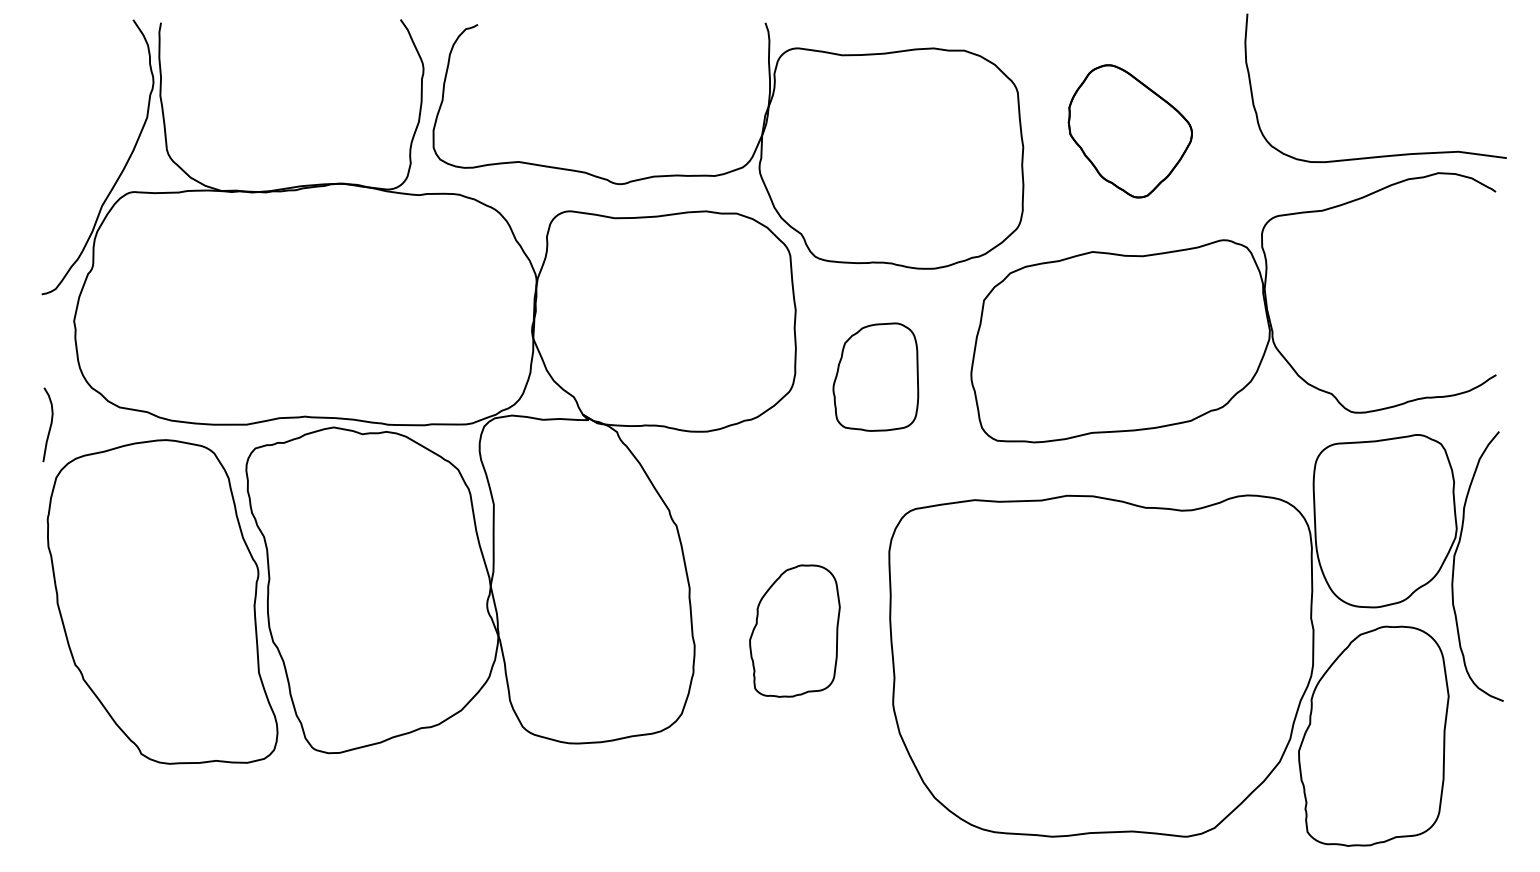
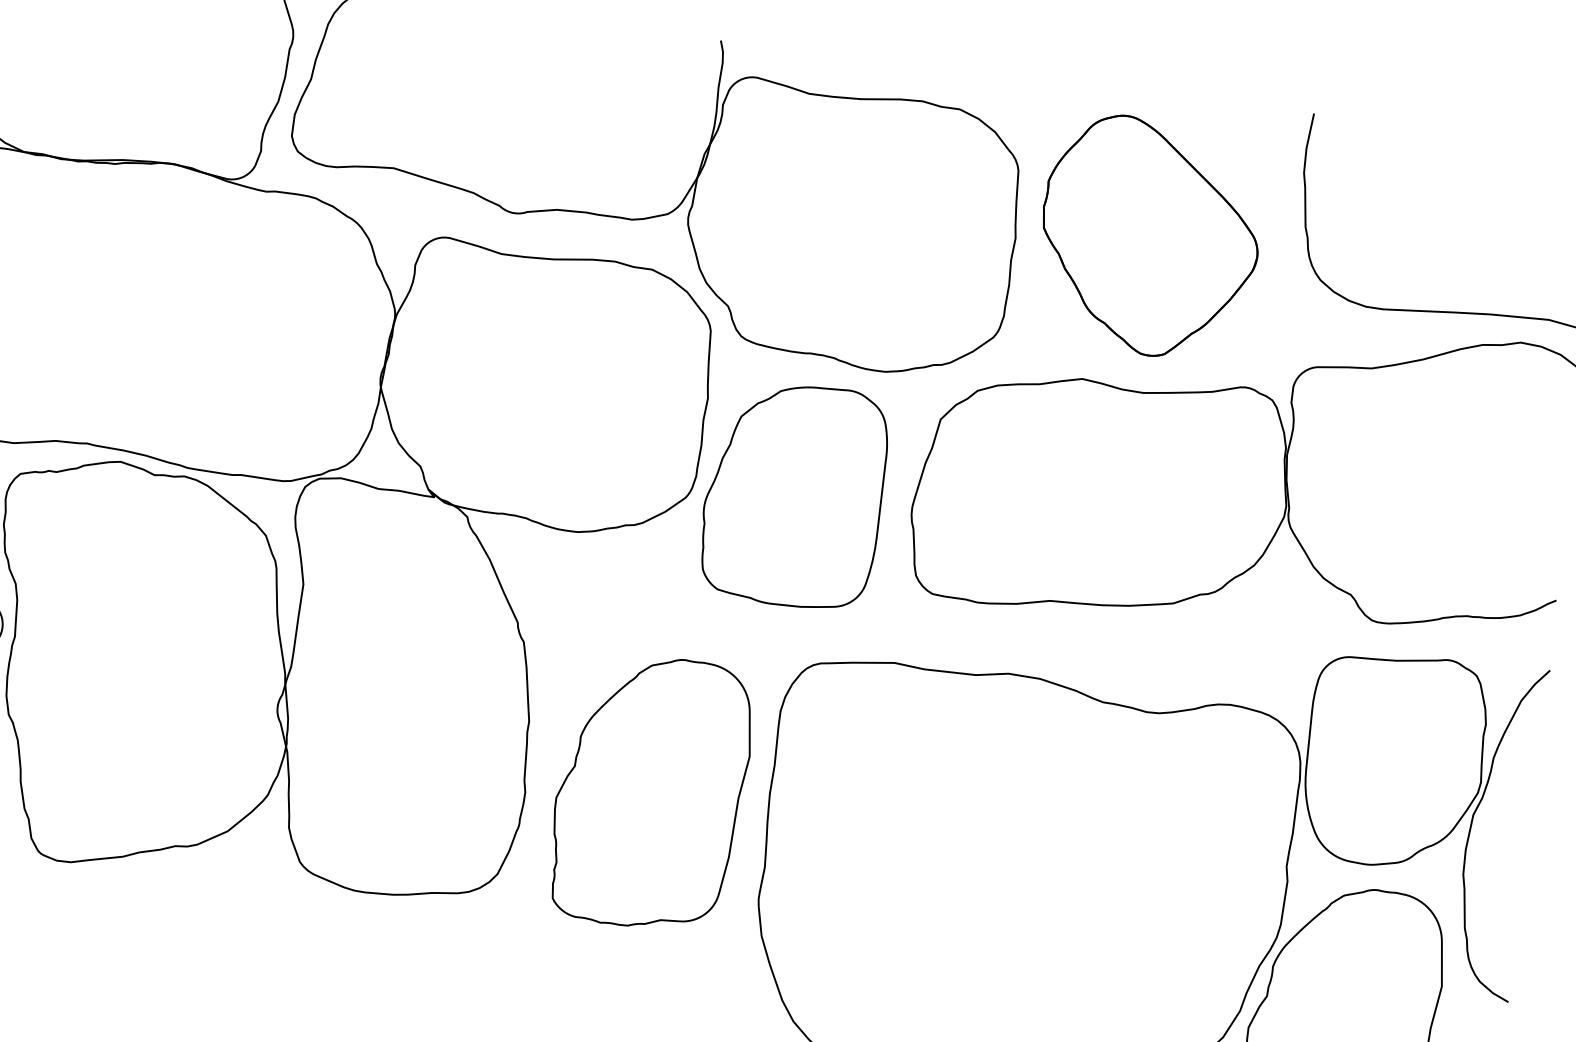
part: (1130, 131) -> (1149, 237), size x1.43
part: (875, 376) -> (794, 493), size x1.67
part: (794, 630) -> (650, 791), size x1.67

